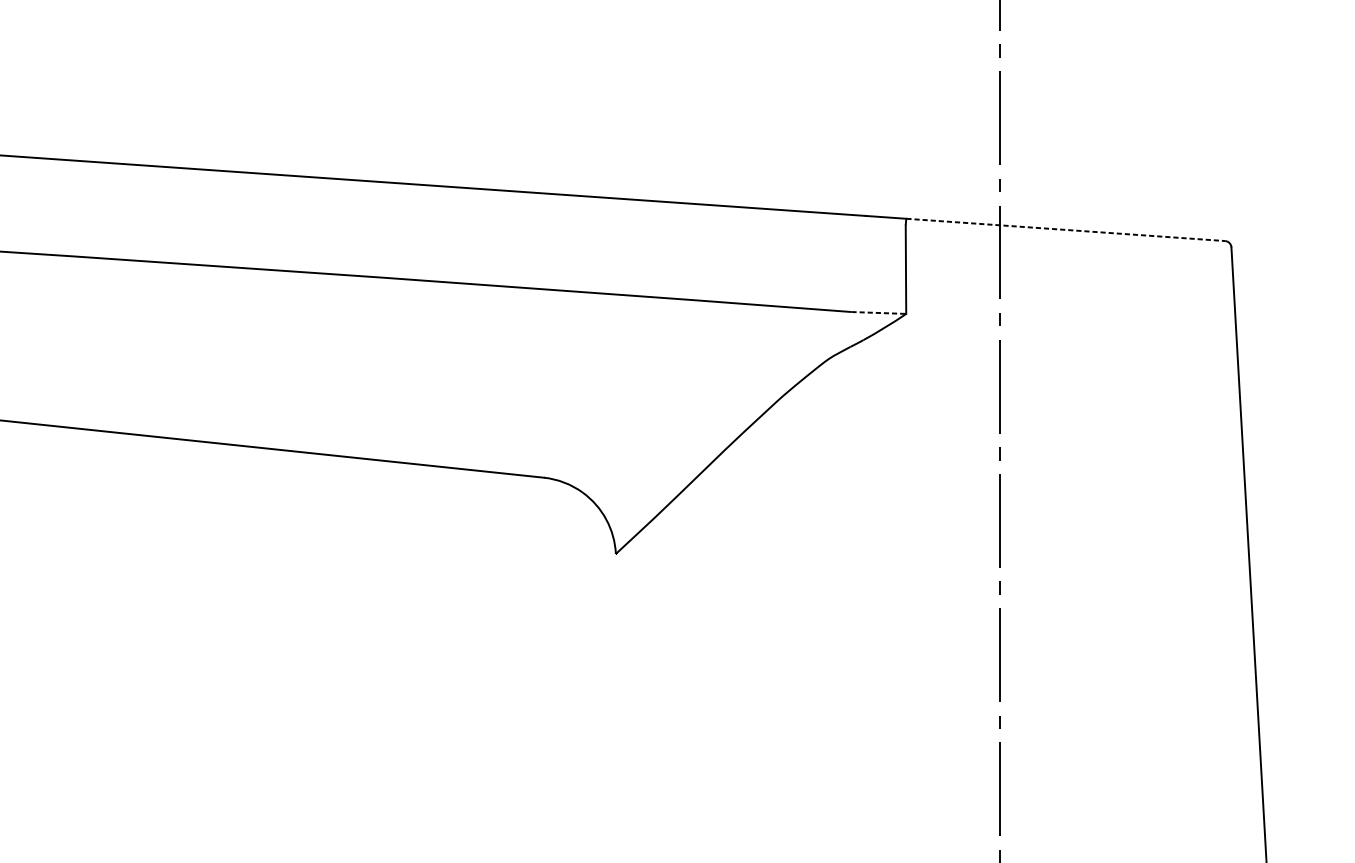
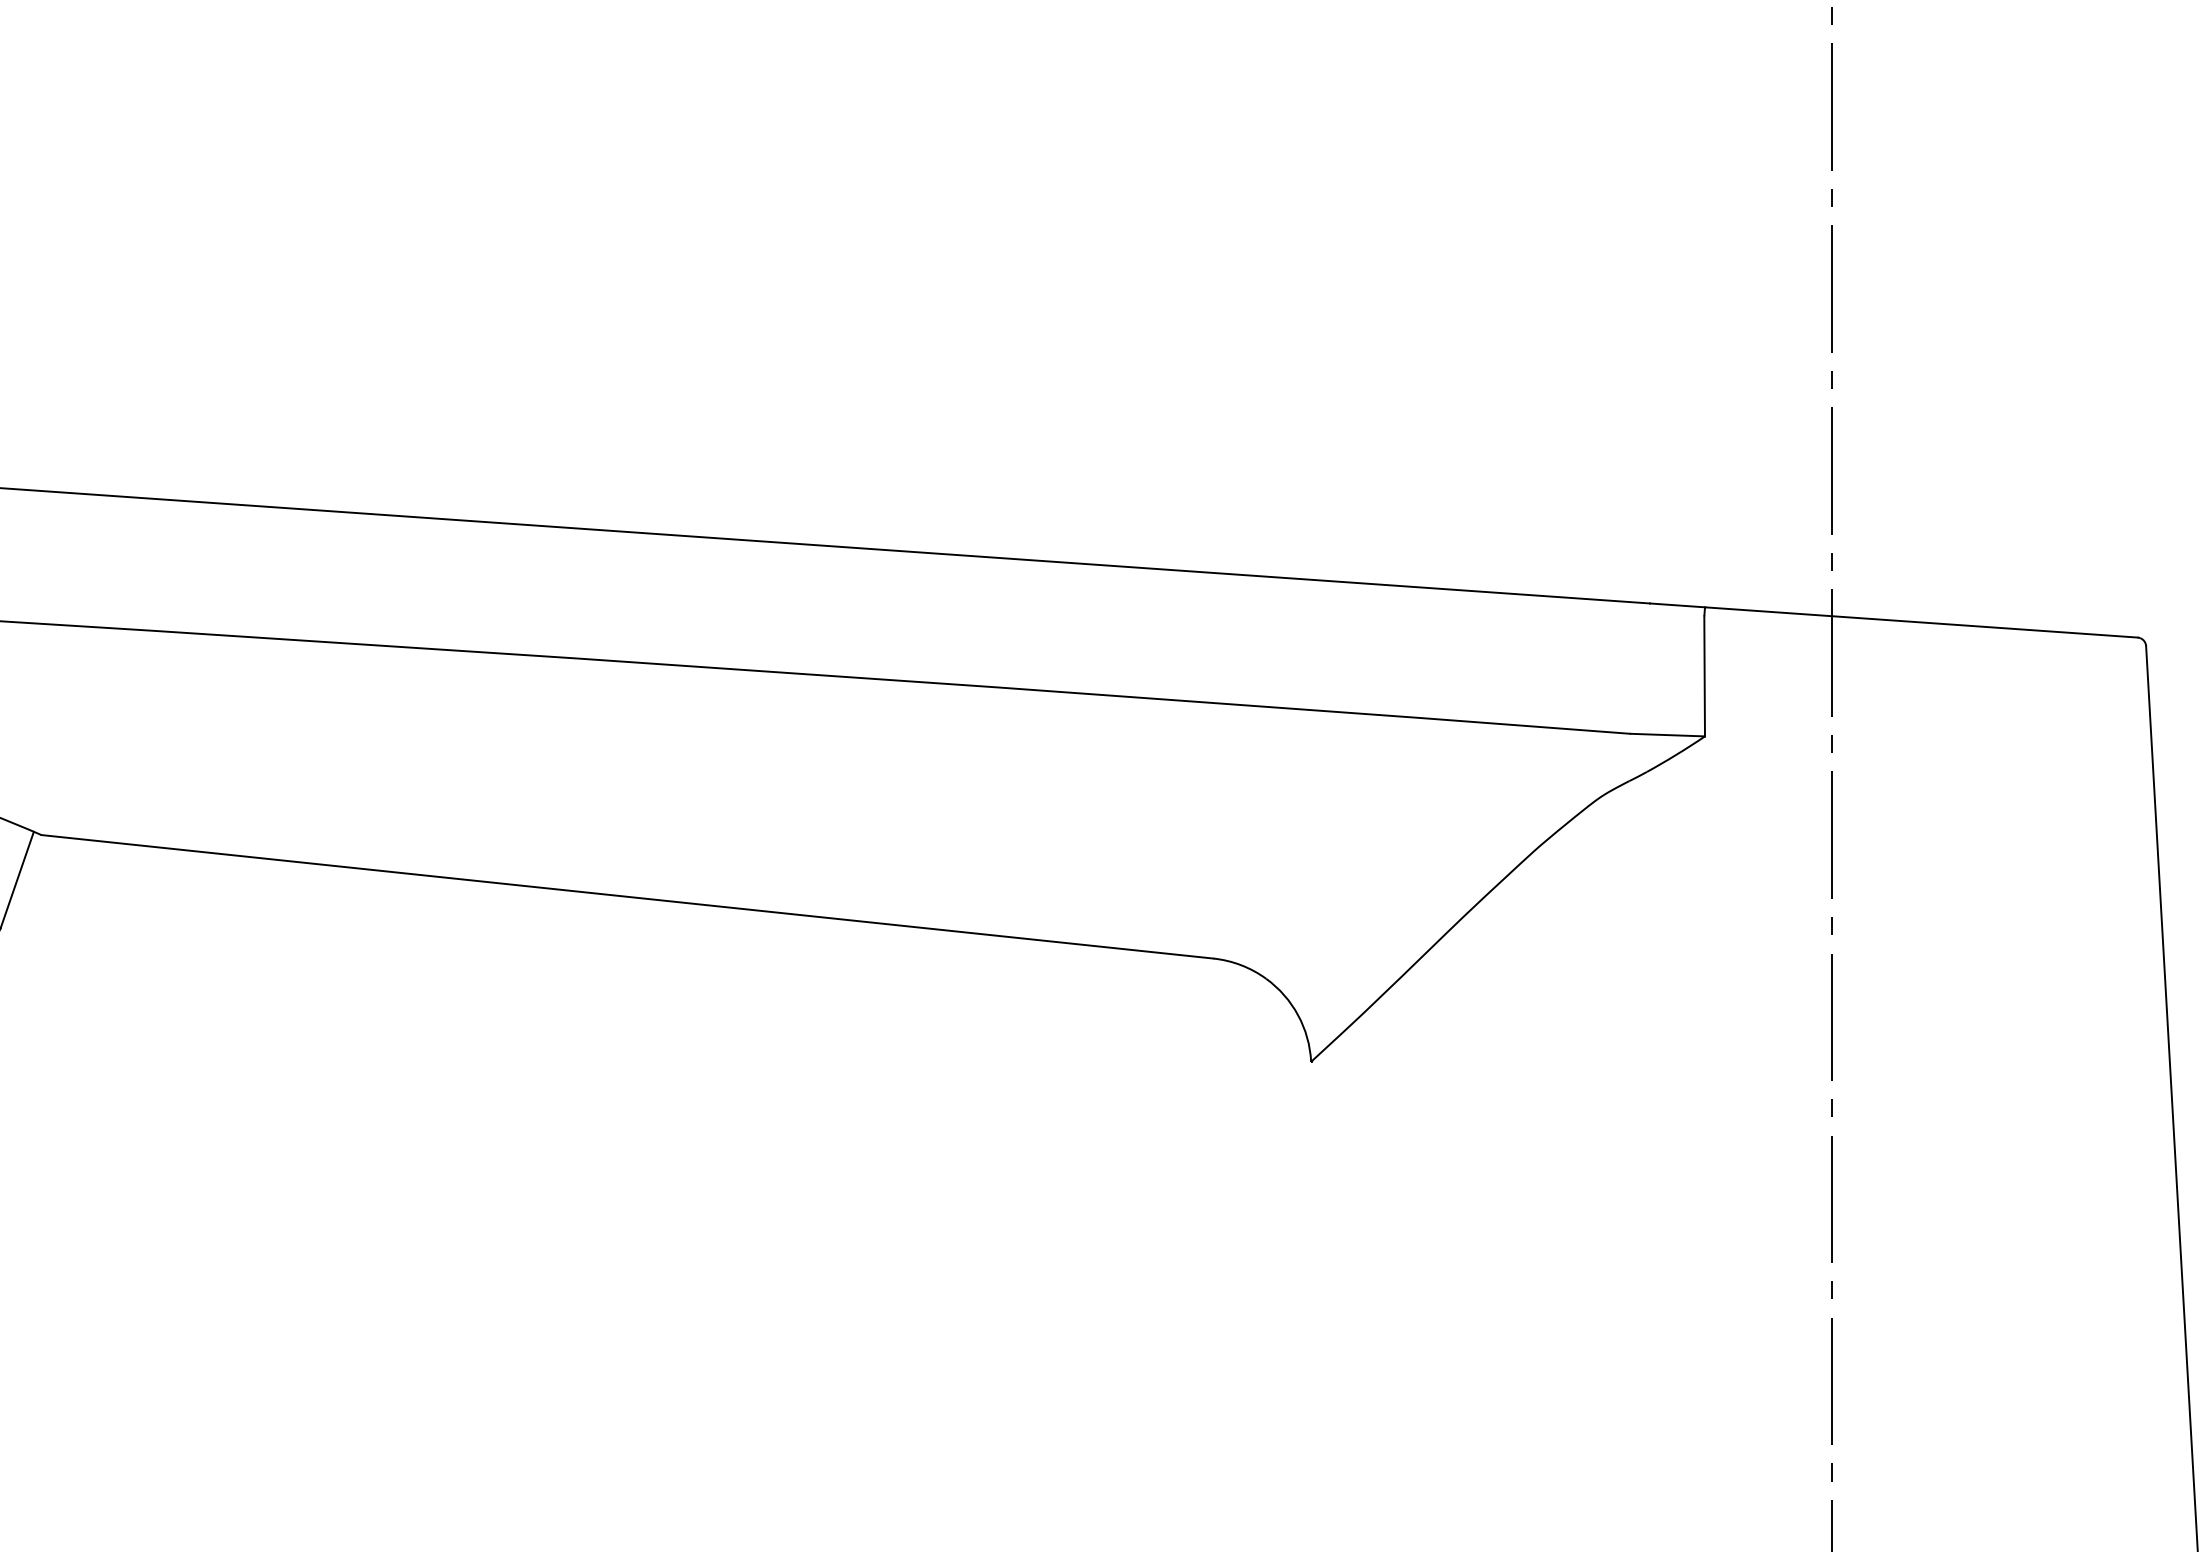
line: (1065, 229) -> (1921, 622), dashed -> solid
line: (879, 313) -> (1668, 735), dashed -> solid

